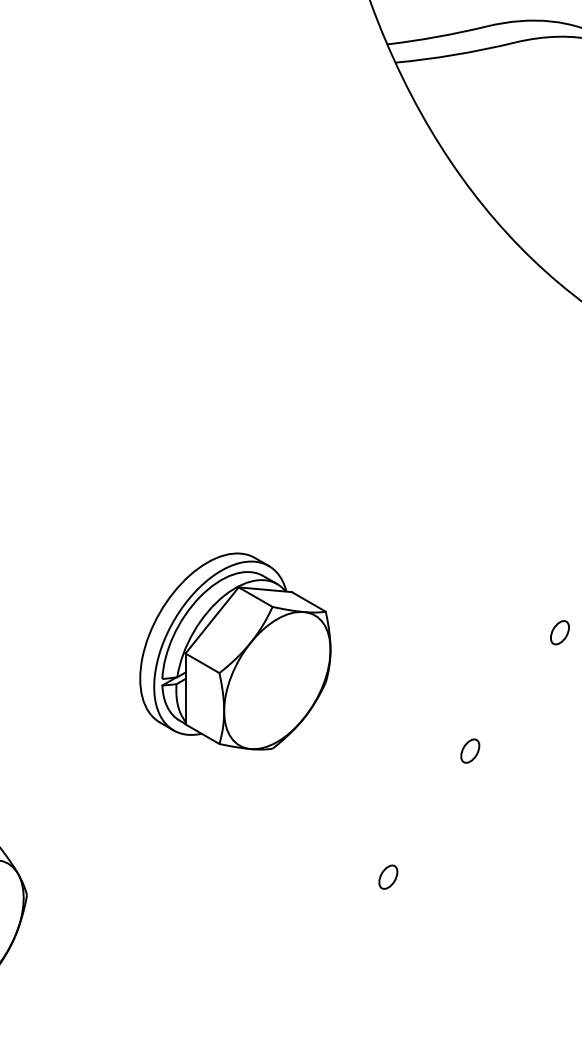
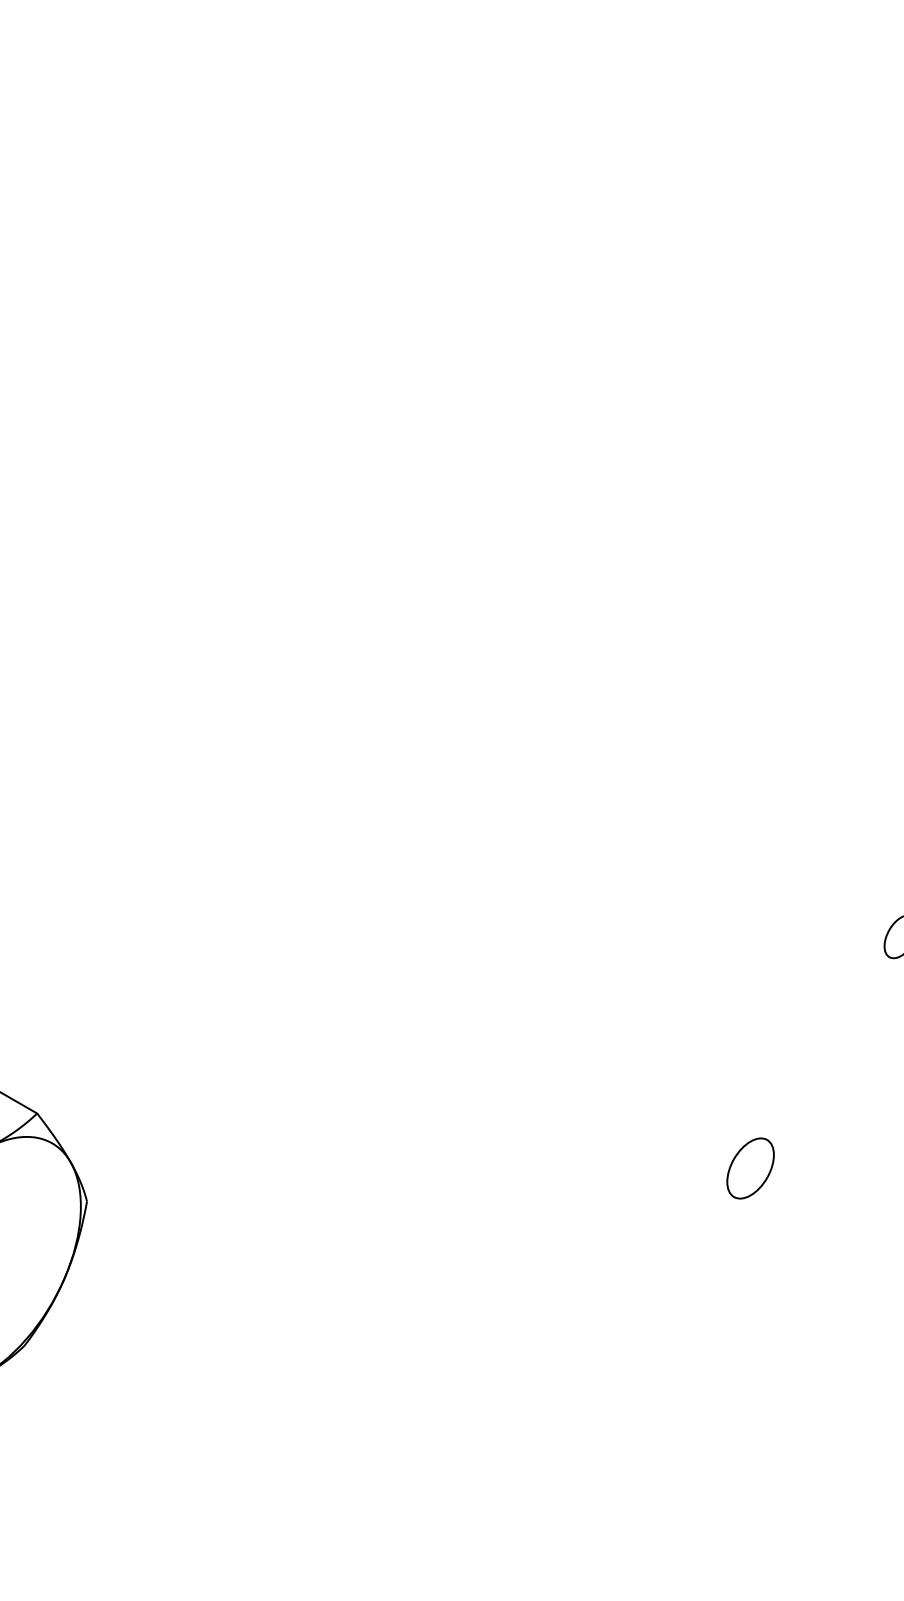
part: (235, 651) -> (469, 753), removed
part: (388, 876) -> (750, 1167), size x1.4

